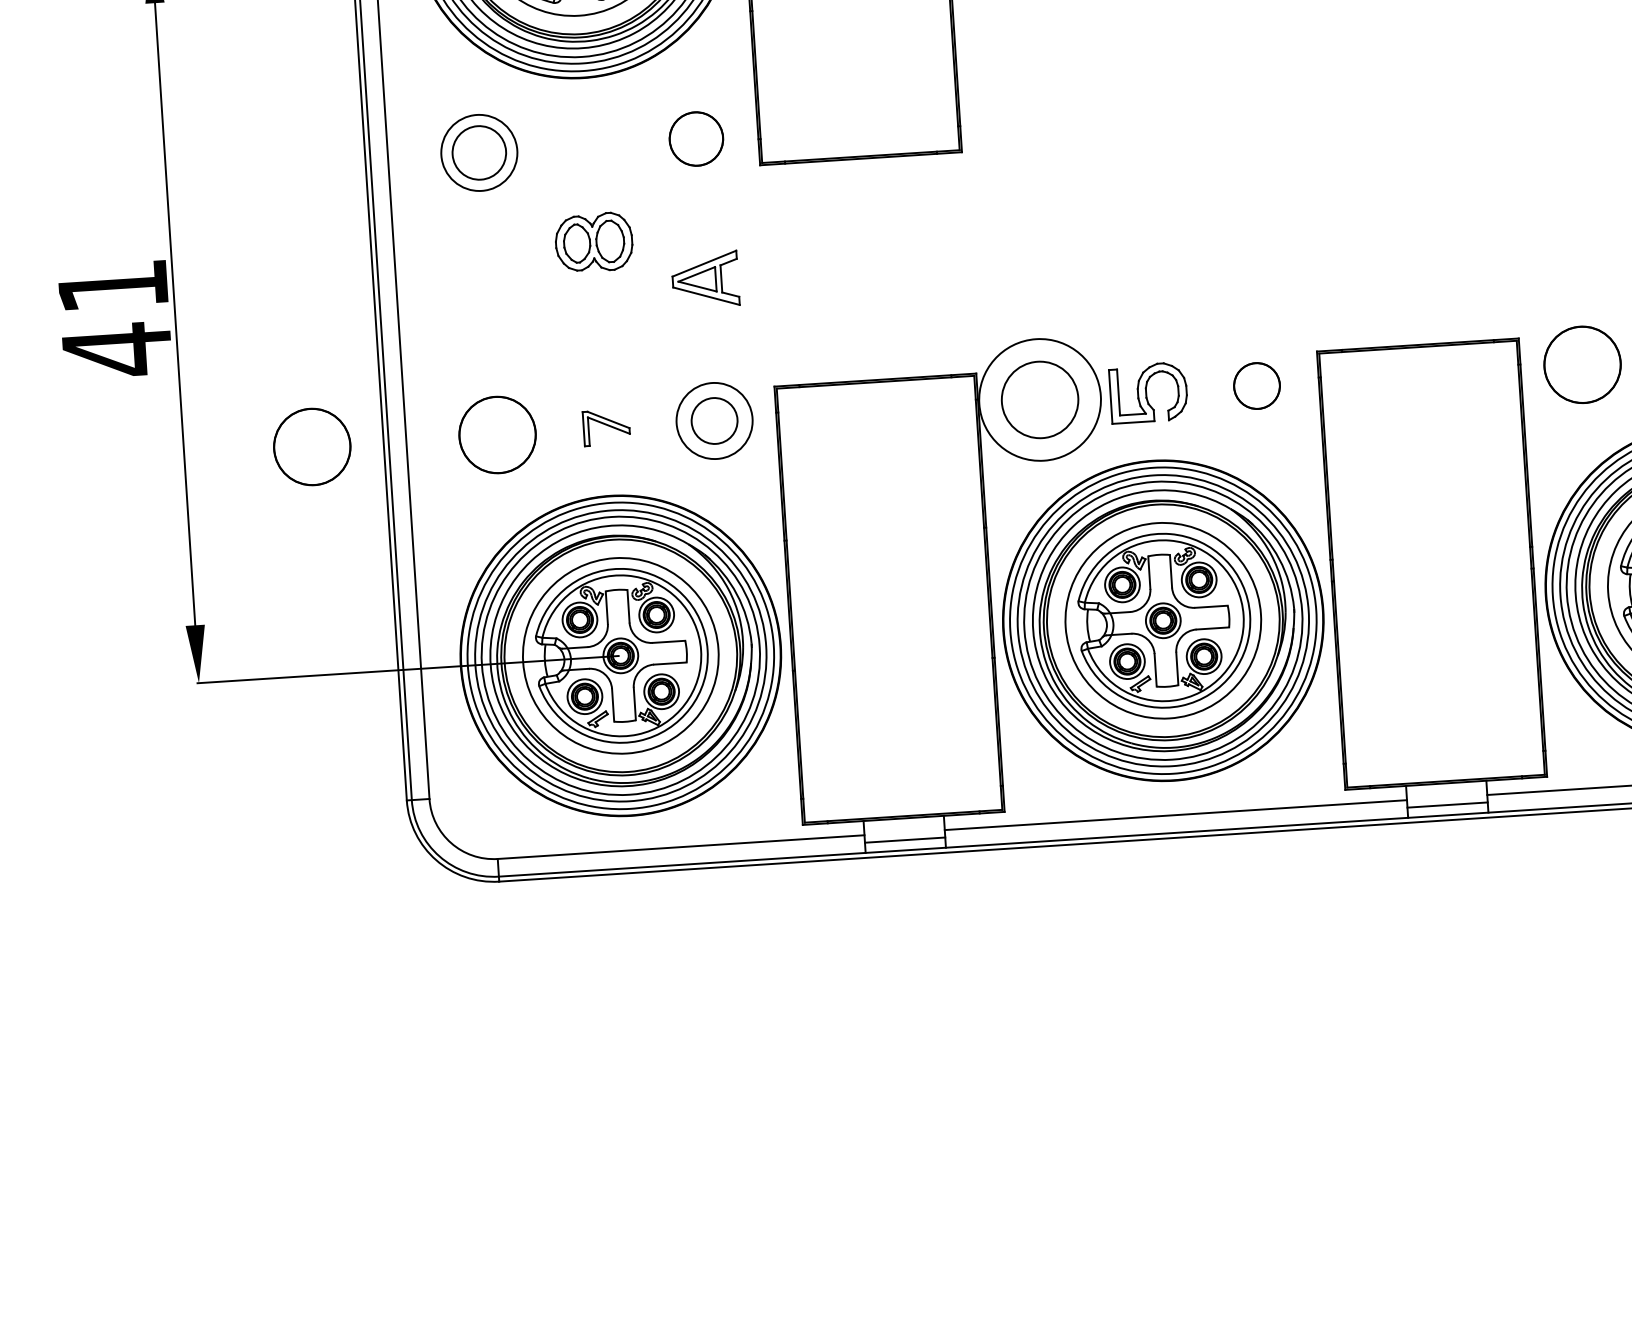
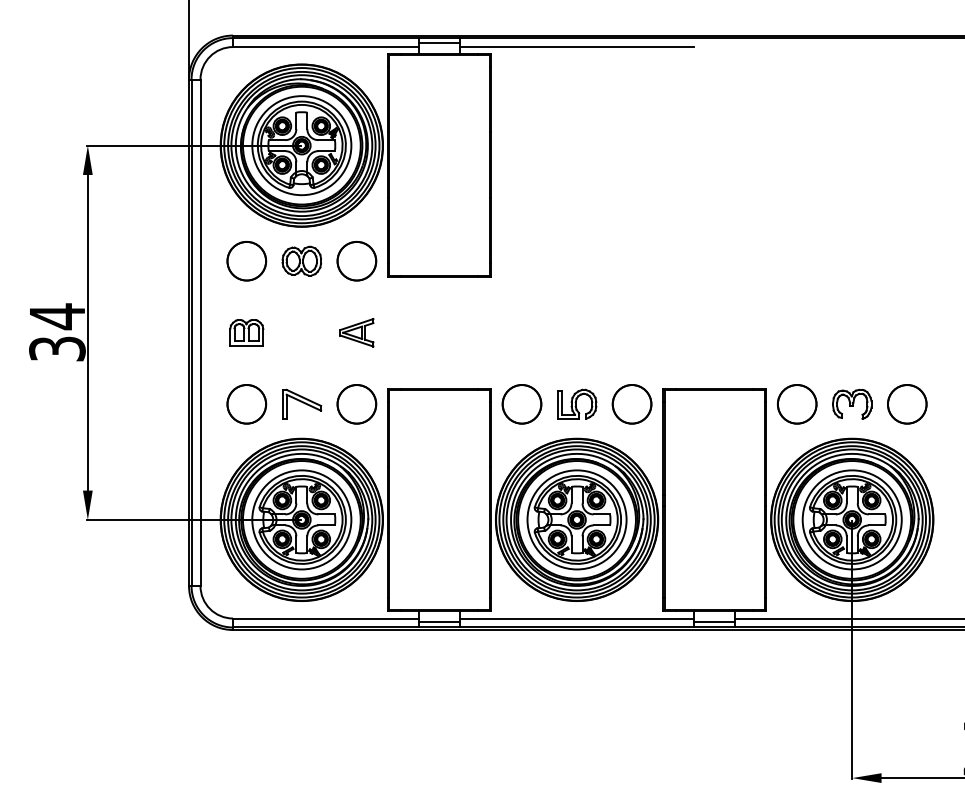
part: (695, 139) -> (356, 261), size x1.43
circle: (478, 151) -> (246, 260), size x1.43
part: (593, 241) -> (301, 260), moved
part: (487, 293) -> (246, 332), added
text: (115, 317) -> (57, 332), 41 -> 34
part: (1255, 386) -> (631, 404), size x1.67
circle: (1039, 400) -> (521, 404), size x0.62
circle: (713, 419) -> (356, 403), size x1.67
part: (607, 426) -> (302, 403), size x1.67
part: (311, 447) -> (152, 404), removed

